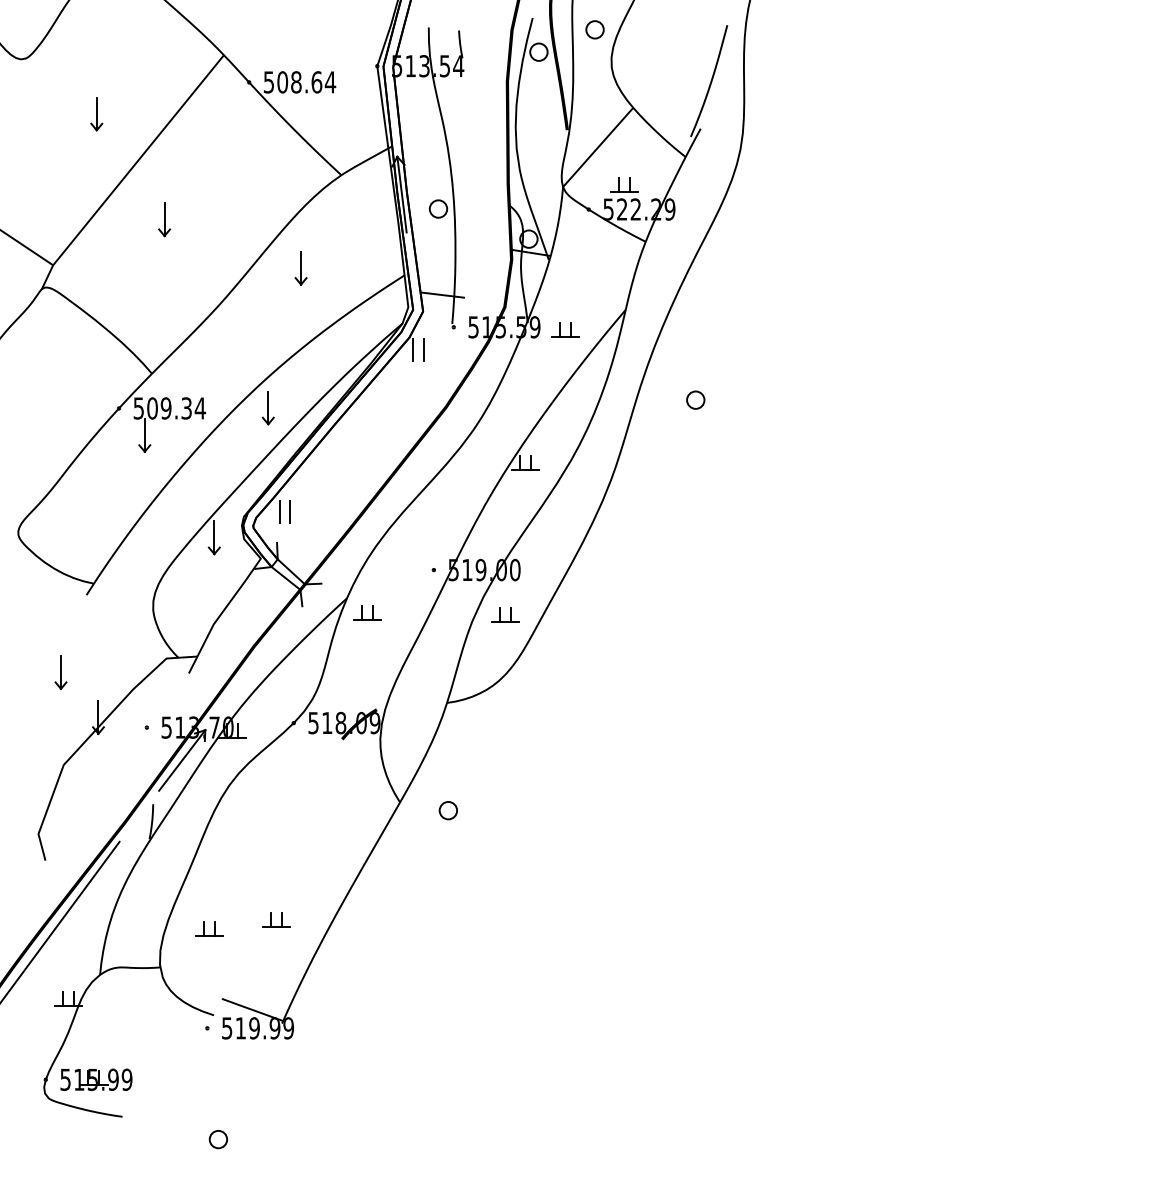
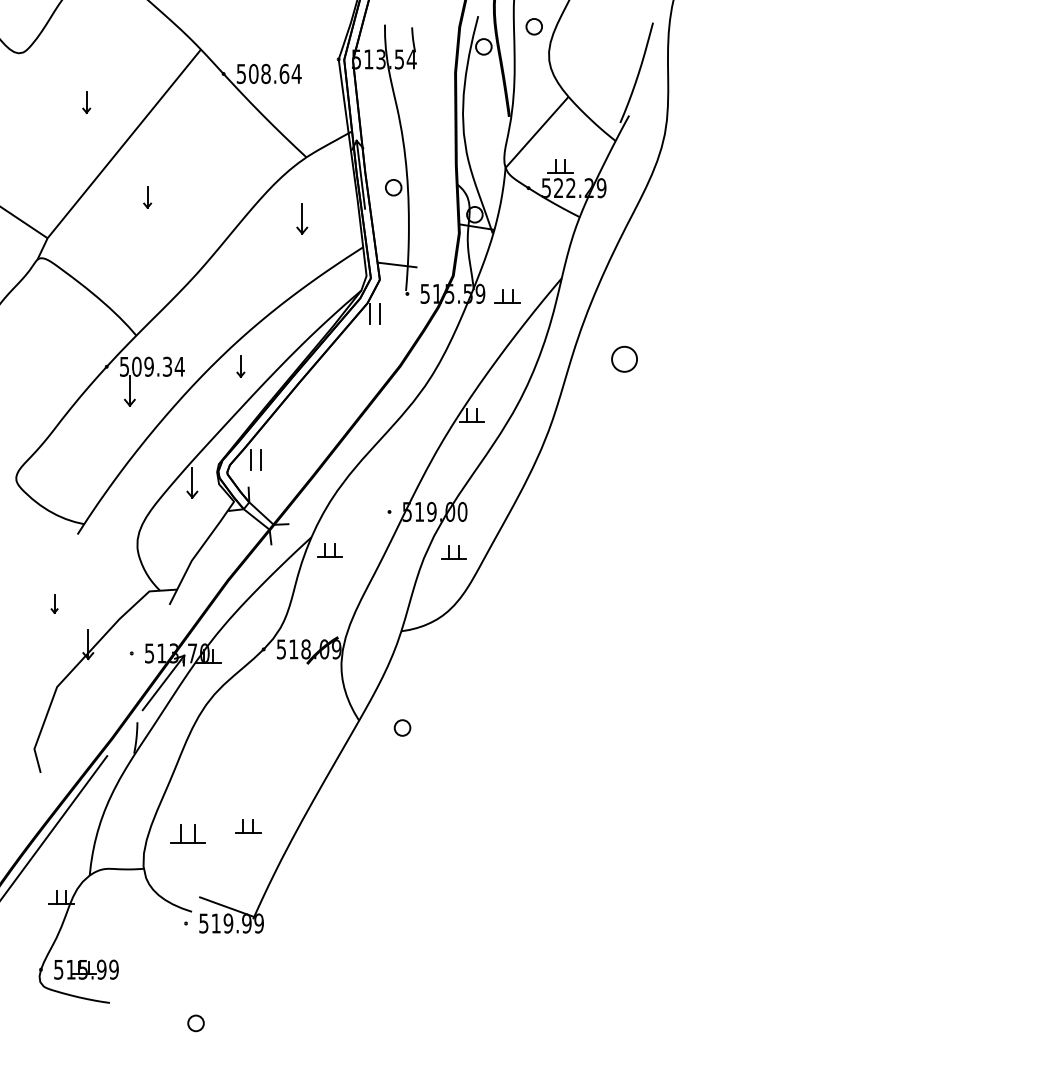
part: (96, 114) -> (86, 102), size x0.7
part: (164, 219) -> (147, 197), size x0.7
part: (301, 267) -> (302, 218), moved
part: (695, 400) -> (624, 359), size x1.6
part: (267, 408) -> (240, 366), size x0.7
part: (60, 672) -> (54, 603), size x0.6
part: (208, 929) -> (187, 834), size x1.4

